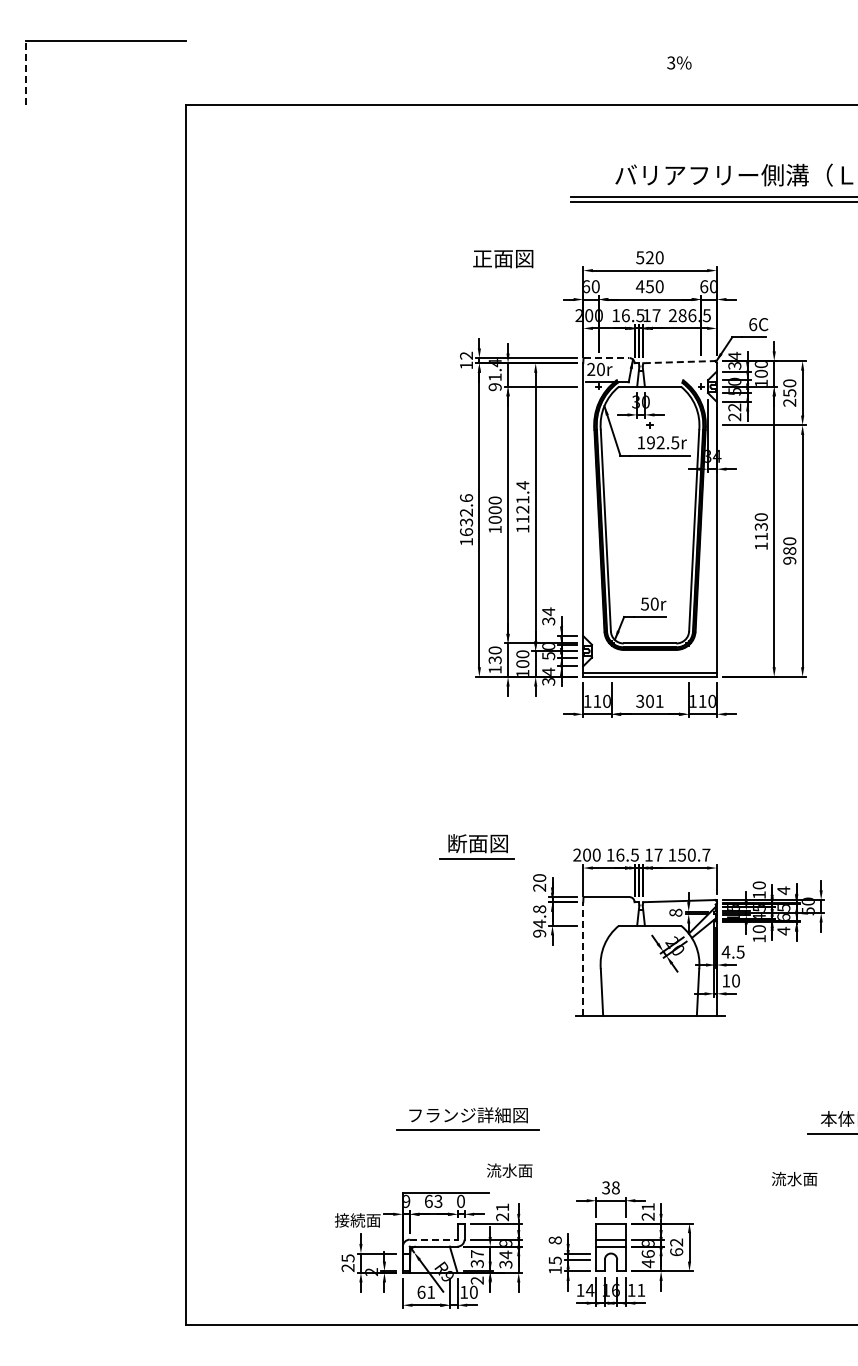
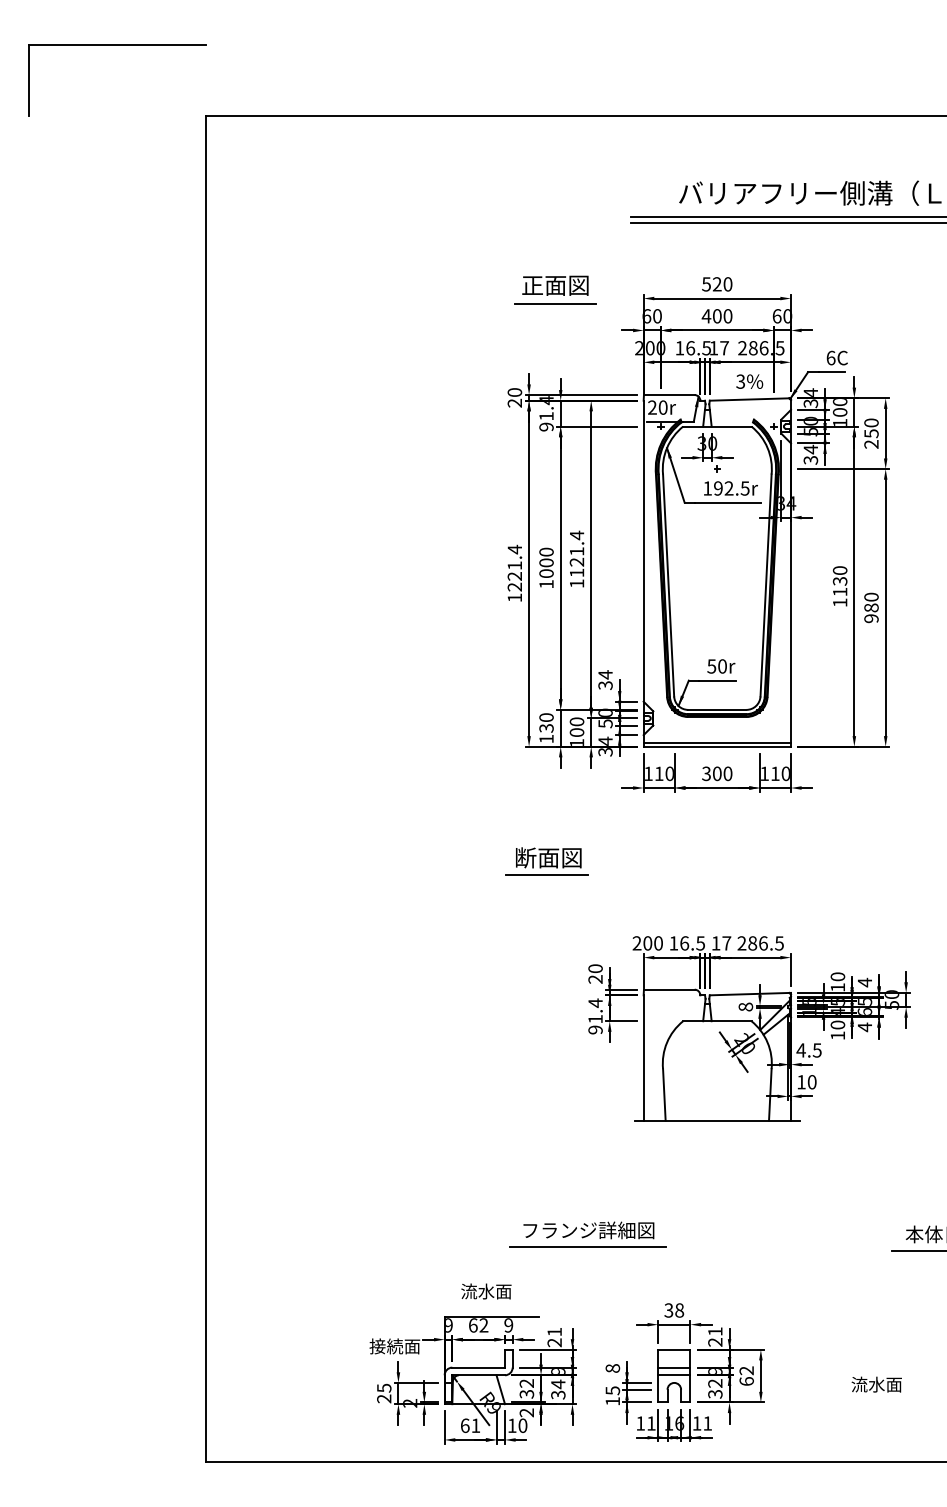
text: (679, 62) -> (749, 381), moved
line: (25, 72) -> (28, 79), dashed -> solid
line: (502, 275) -> (554, 303), added
text: (649, 286) -> (716, 316), 450 -> 400
line: (606, 358) -> (669, 395), dashed -> solid
text: (466, 360) -> (514, 397), 12 -> 20
line: (680, 362) -> (750, 399), dashed -> solid
text: (734, 412) -> (810, 455), 22 -> 34
text: (466, 514) -> (514, 567), 1632.6 -> 1221.4
text: (659, 700) -> (727, 772), 301 -> 300
part: (476, 846) -> (546, 861), moved
text: (689, 854) -> (760, 942), 150.7 -> 286.5
text: (539, 916) -> (595, 1011), 94.8 -> 91.4
line: (583, 958) -> (643, 1057), dashed -> solid
part: (467, 1118) -> (587, 1233), moved
text: (509, 1170) -> (486, 1291), moved
text: (794, 1178) -> (876, 1383), moved
text: (438, 1201) -> (483, 1325), 63 -> 62
text: (460, 1201) -> (508, 1325), 0 -> 9
line: (433, 1239) -> (478, 1367), dashed -> solid
text: (476, 1254) -> (525, 1383), 37 -> 32
text: (647, 1259) -> (714, 1389), 46 -> 32
text: (589, 1290) -> (650, 1423), 14 -> 11

